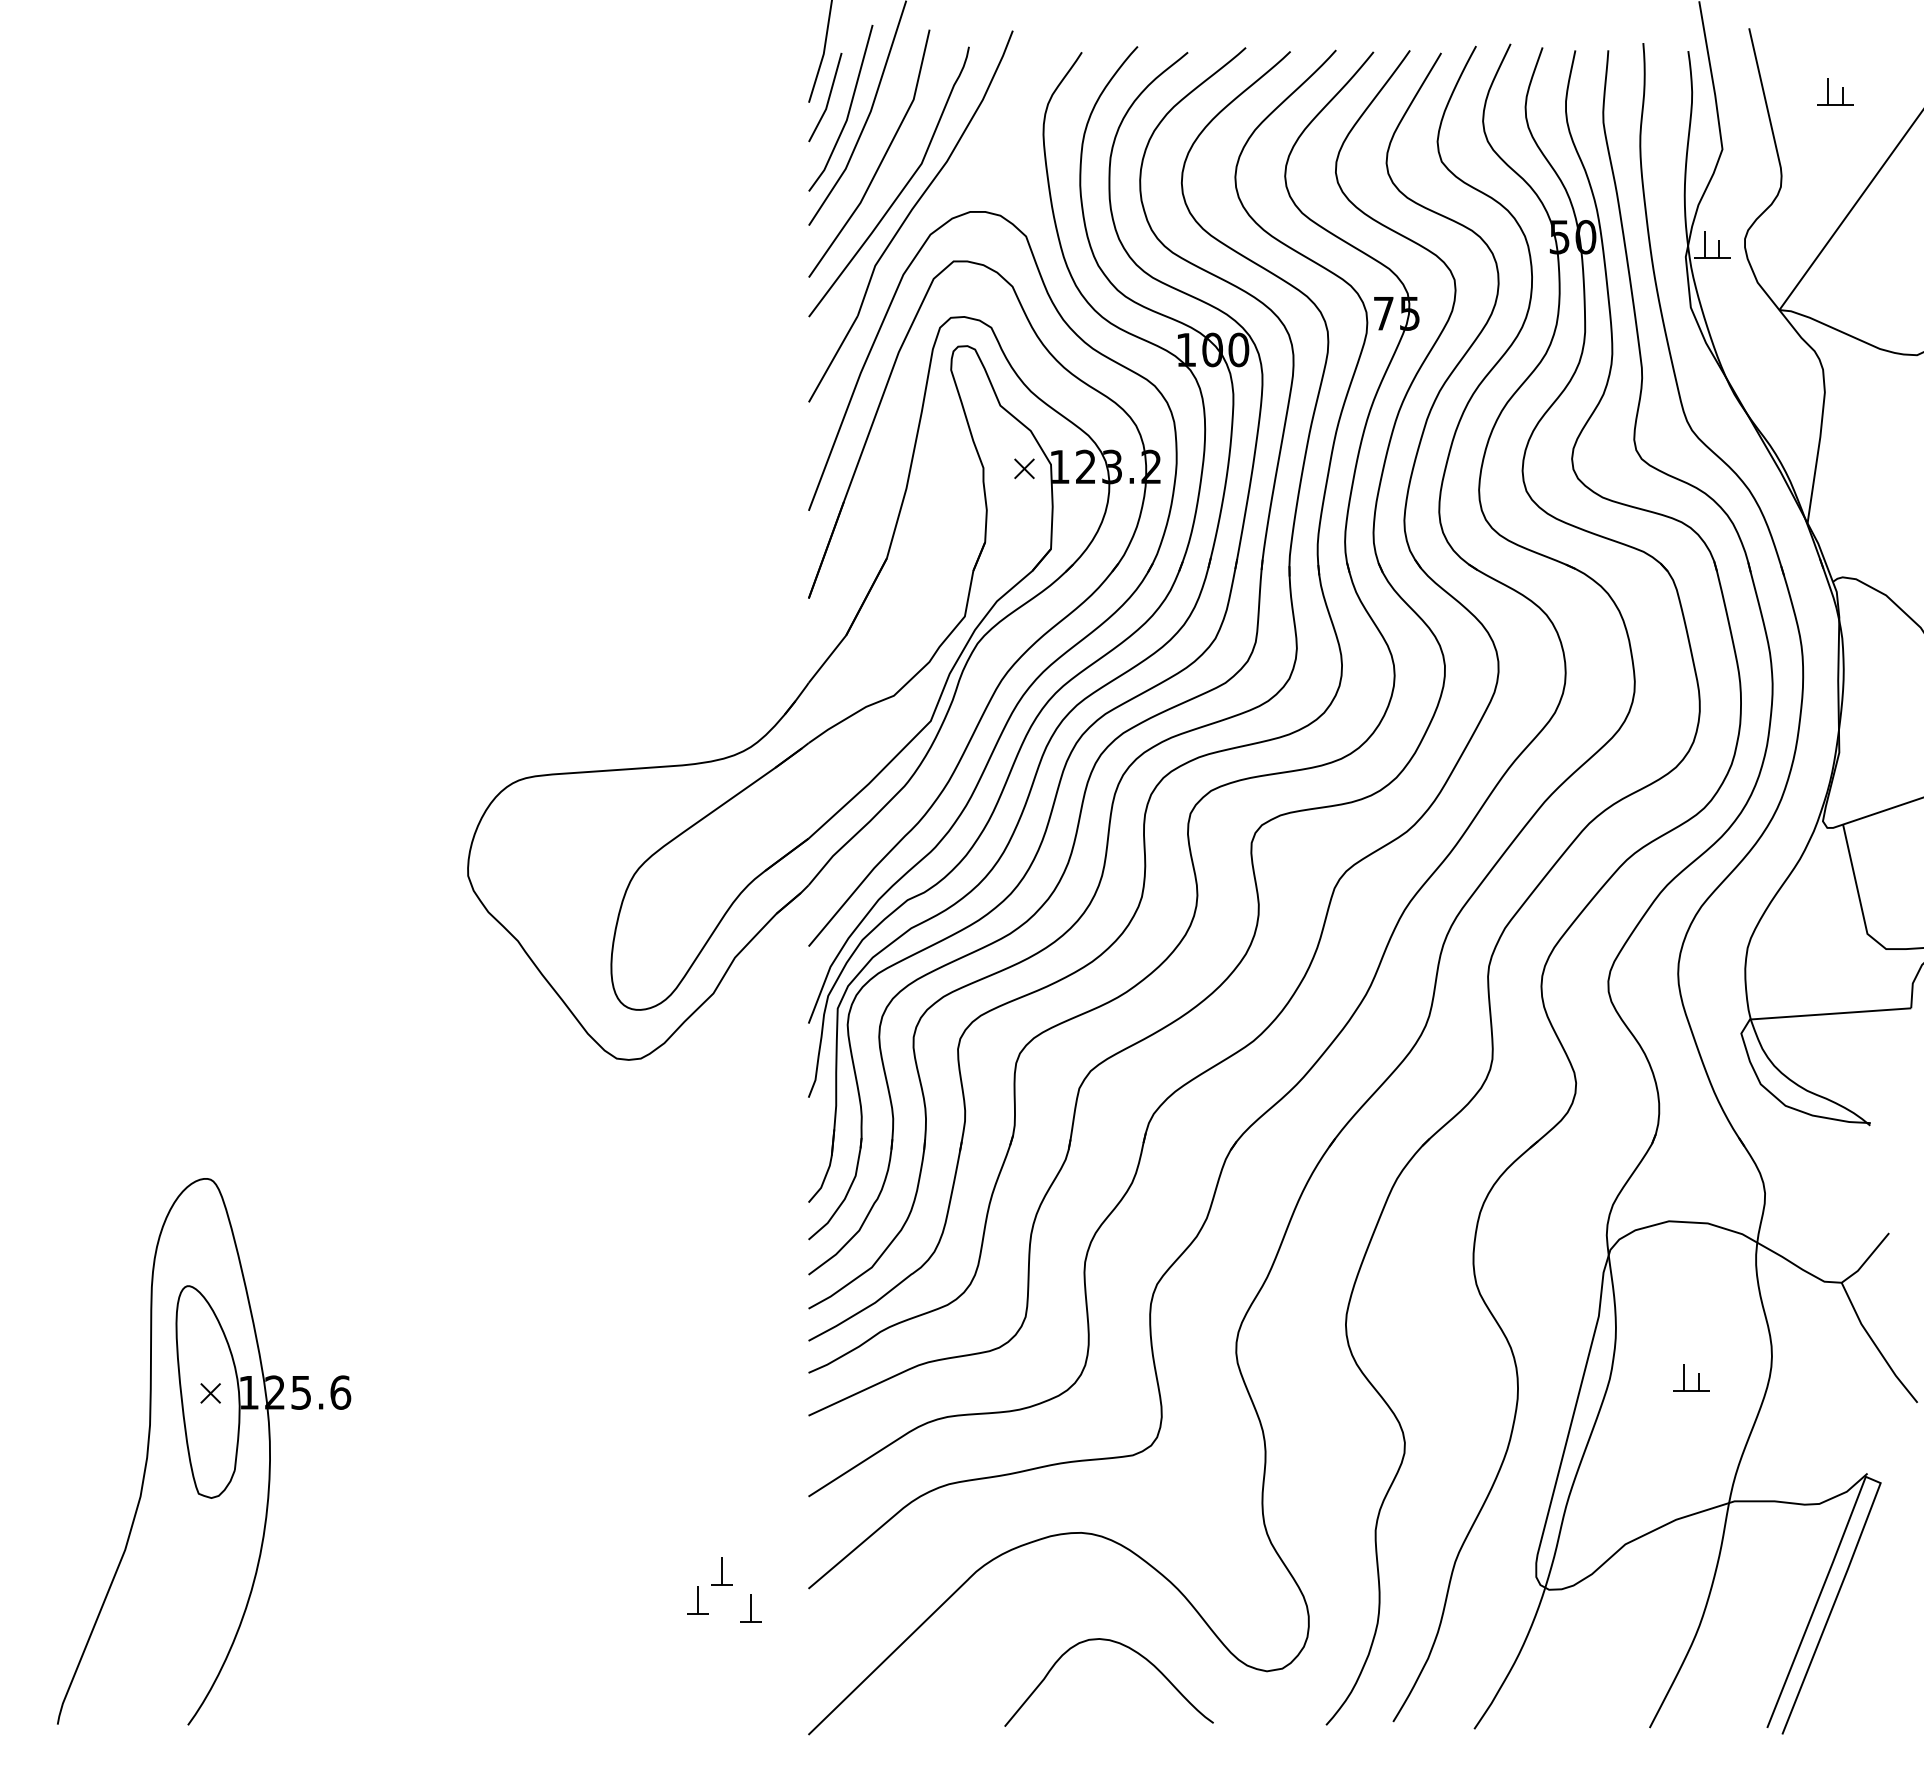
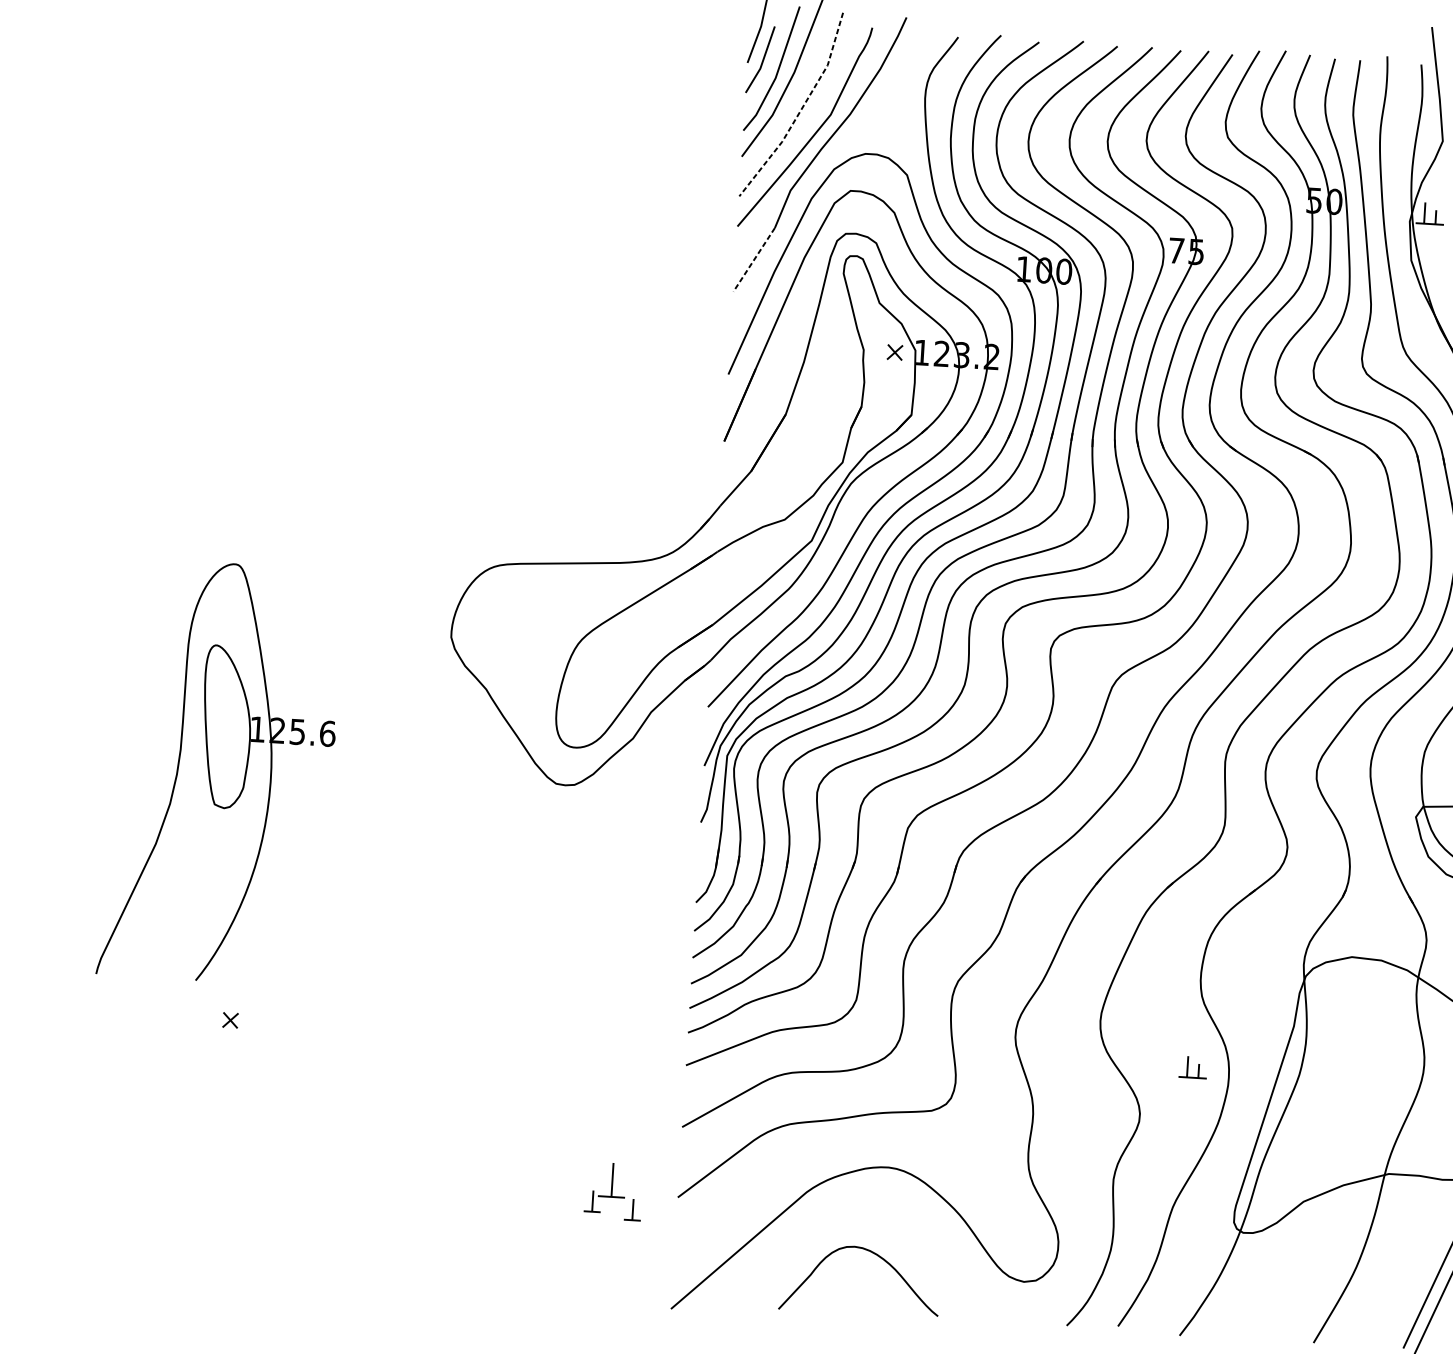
line: (882, 159) -> (801, 109), solid -> dashed
line: (833, 359) -> (754, 260), solid -> dashed
part: (1684, 1377) -> (1187, 1066), moved
part: (204, 1451) -> (221, 772), moved
part: (721, 1571) -> (612, 1180), size x1.6
curve: (1121, 1645) -> (871, 1252), moved

